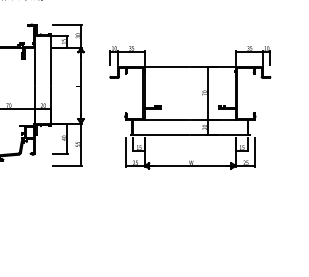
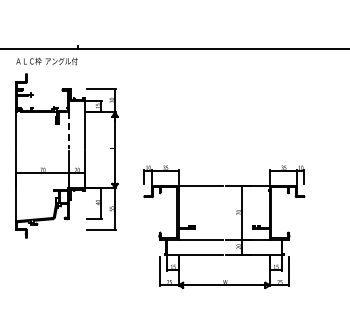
line: (35, 67) -> (69, 131), solid -> dashed
part: (189, 120) -> (223, 239), moved

